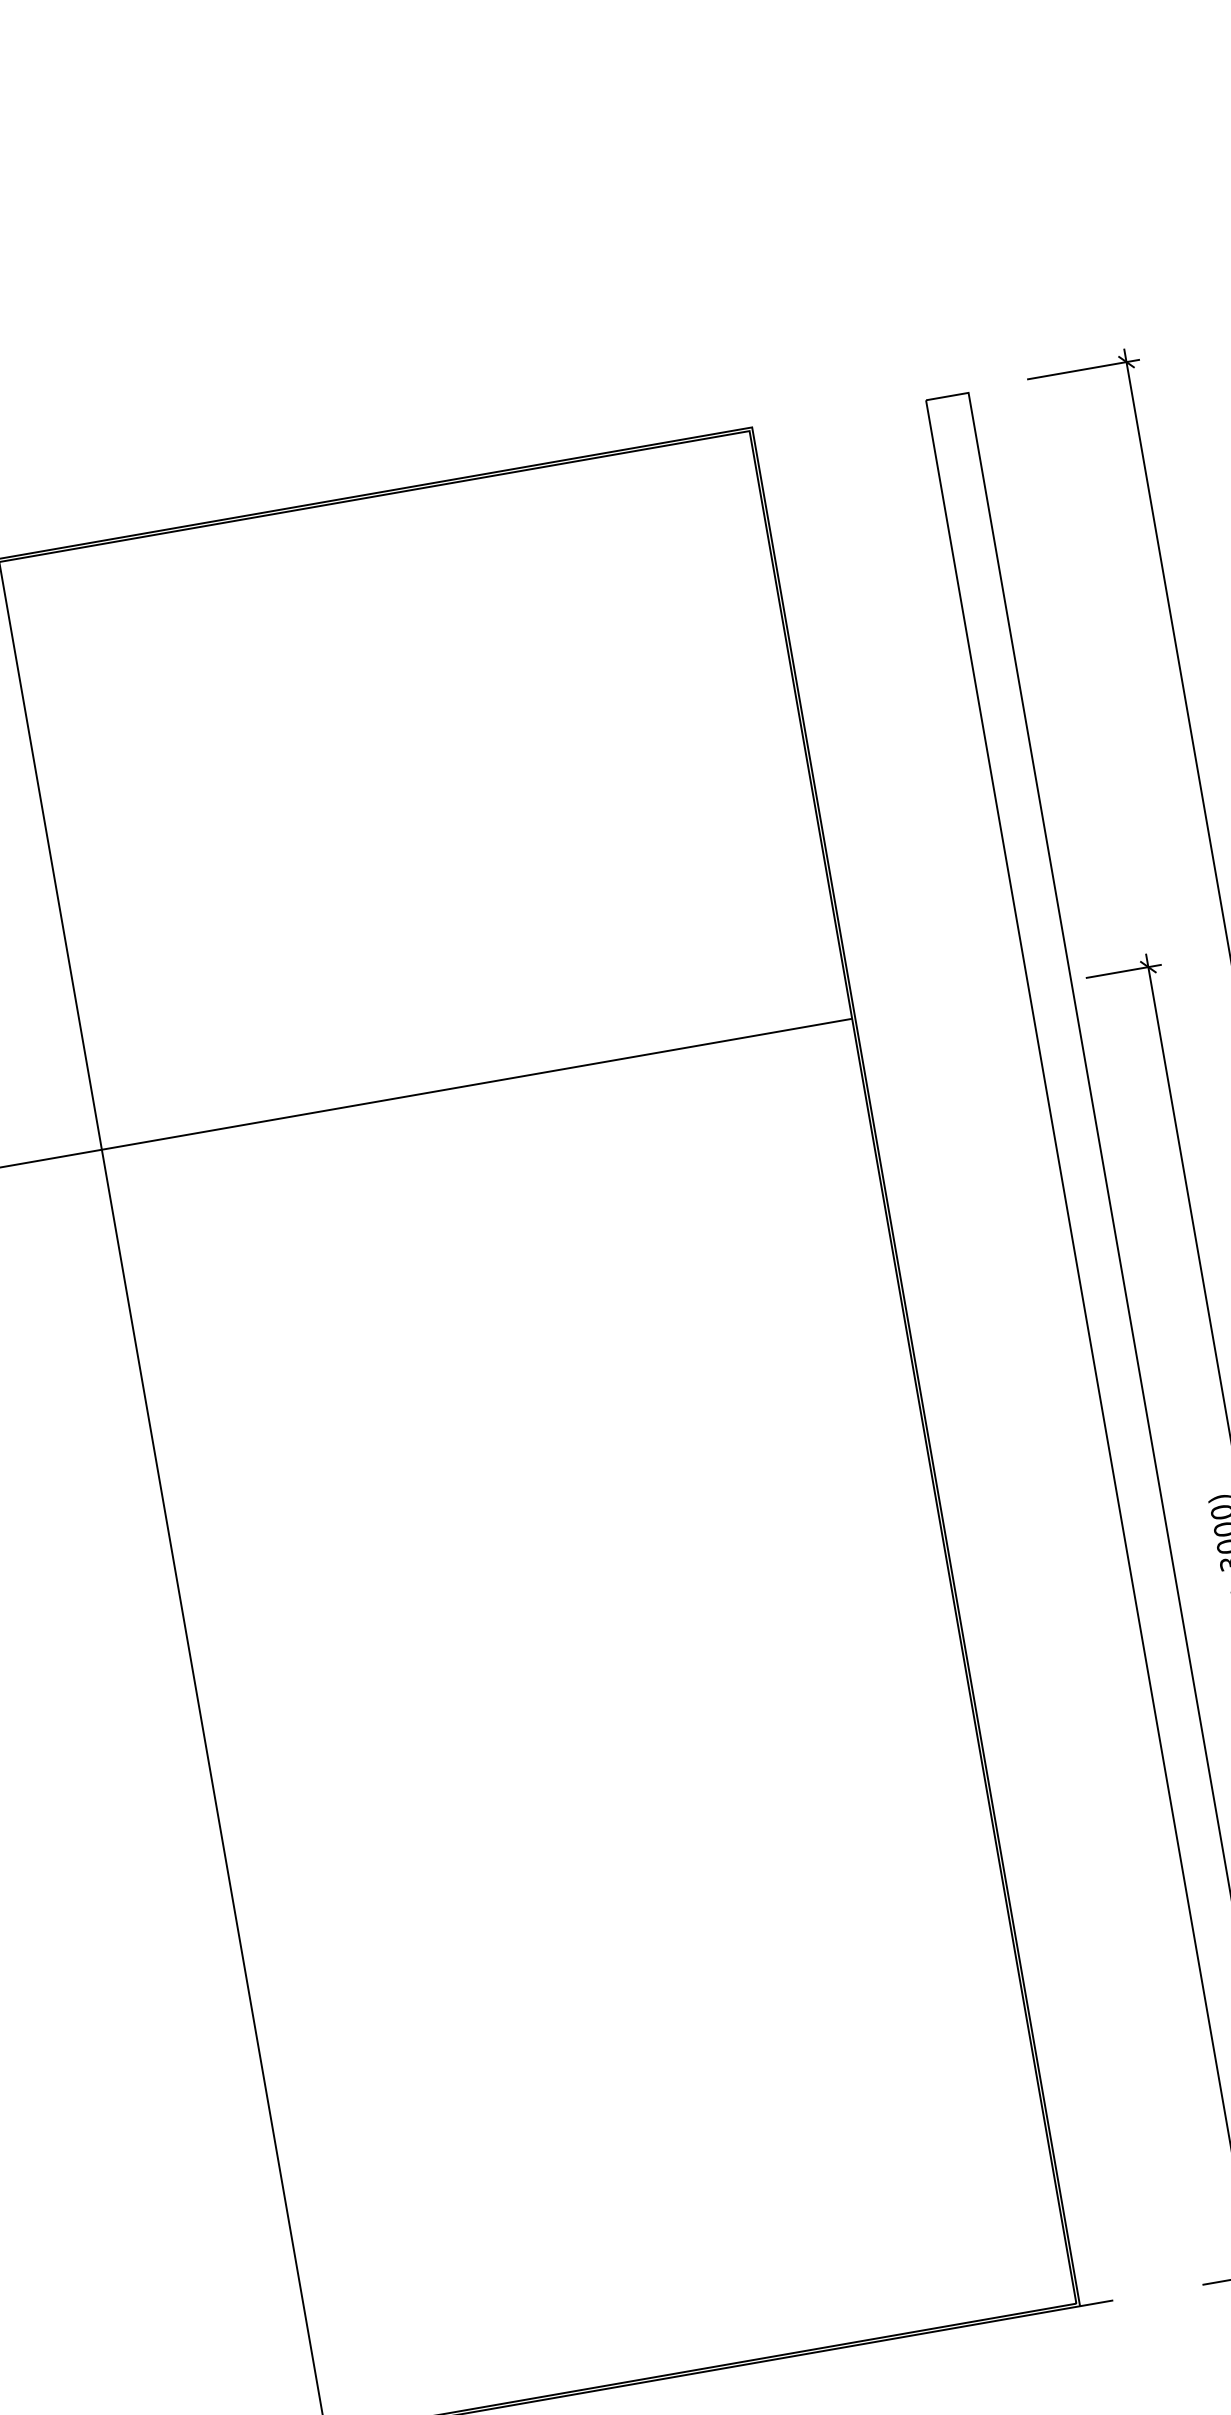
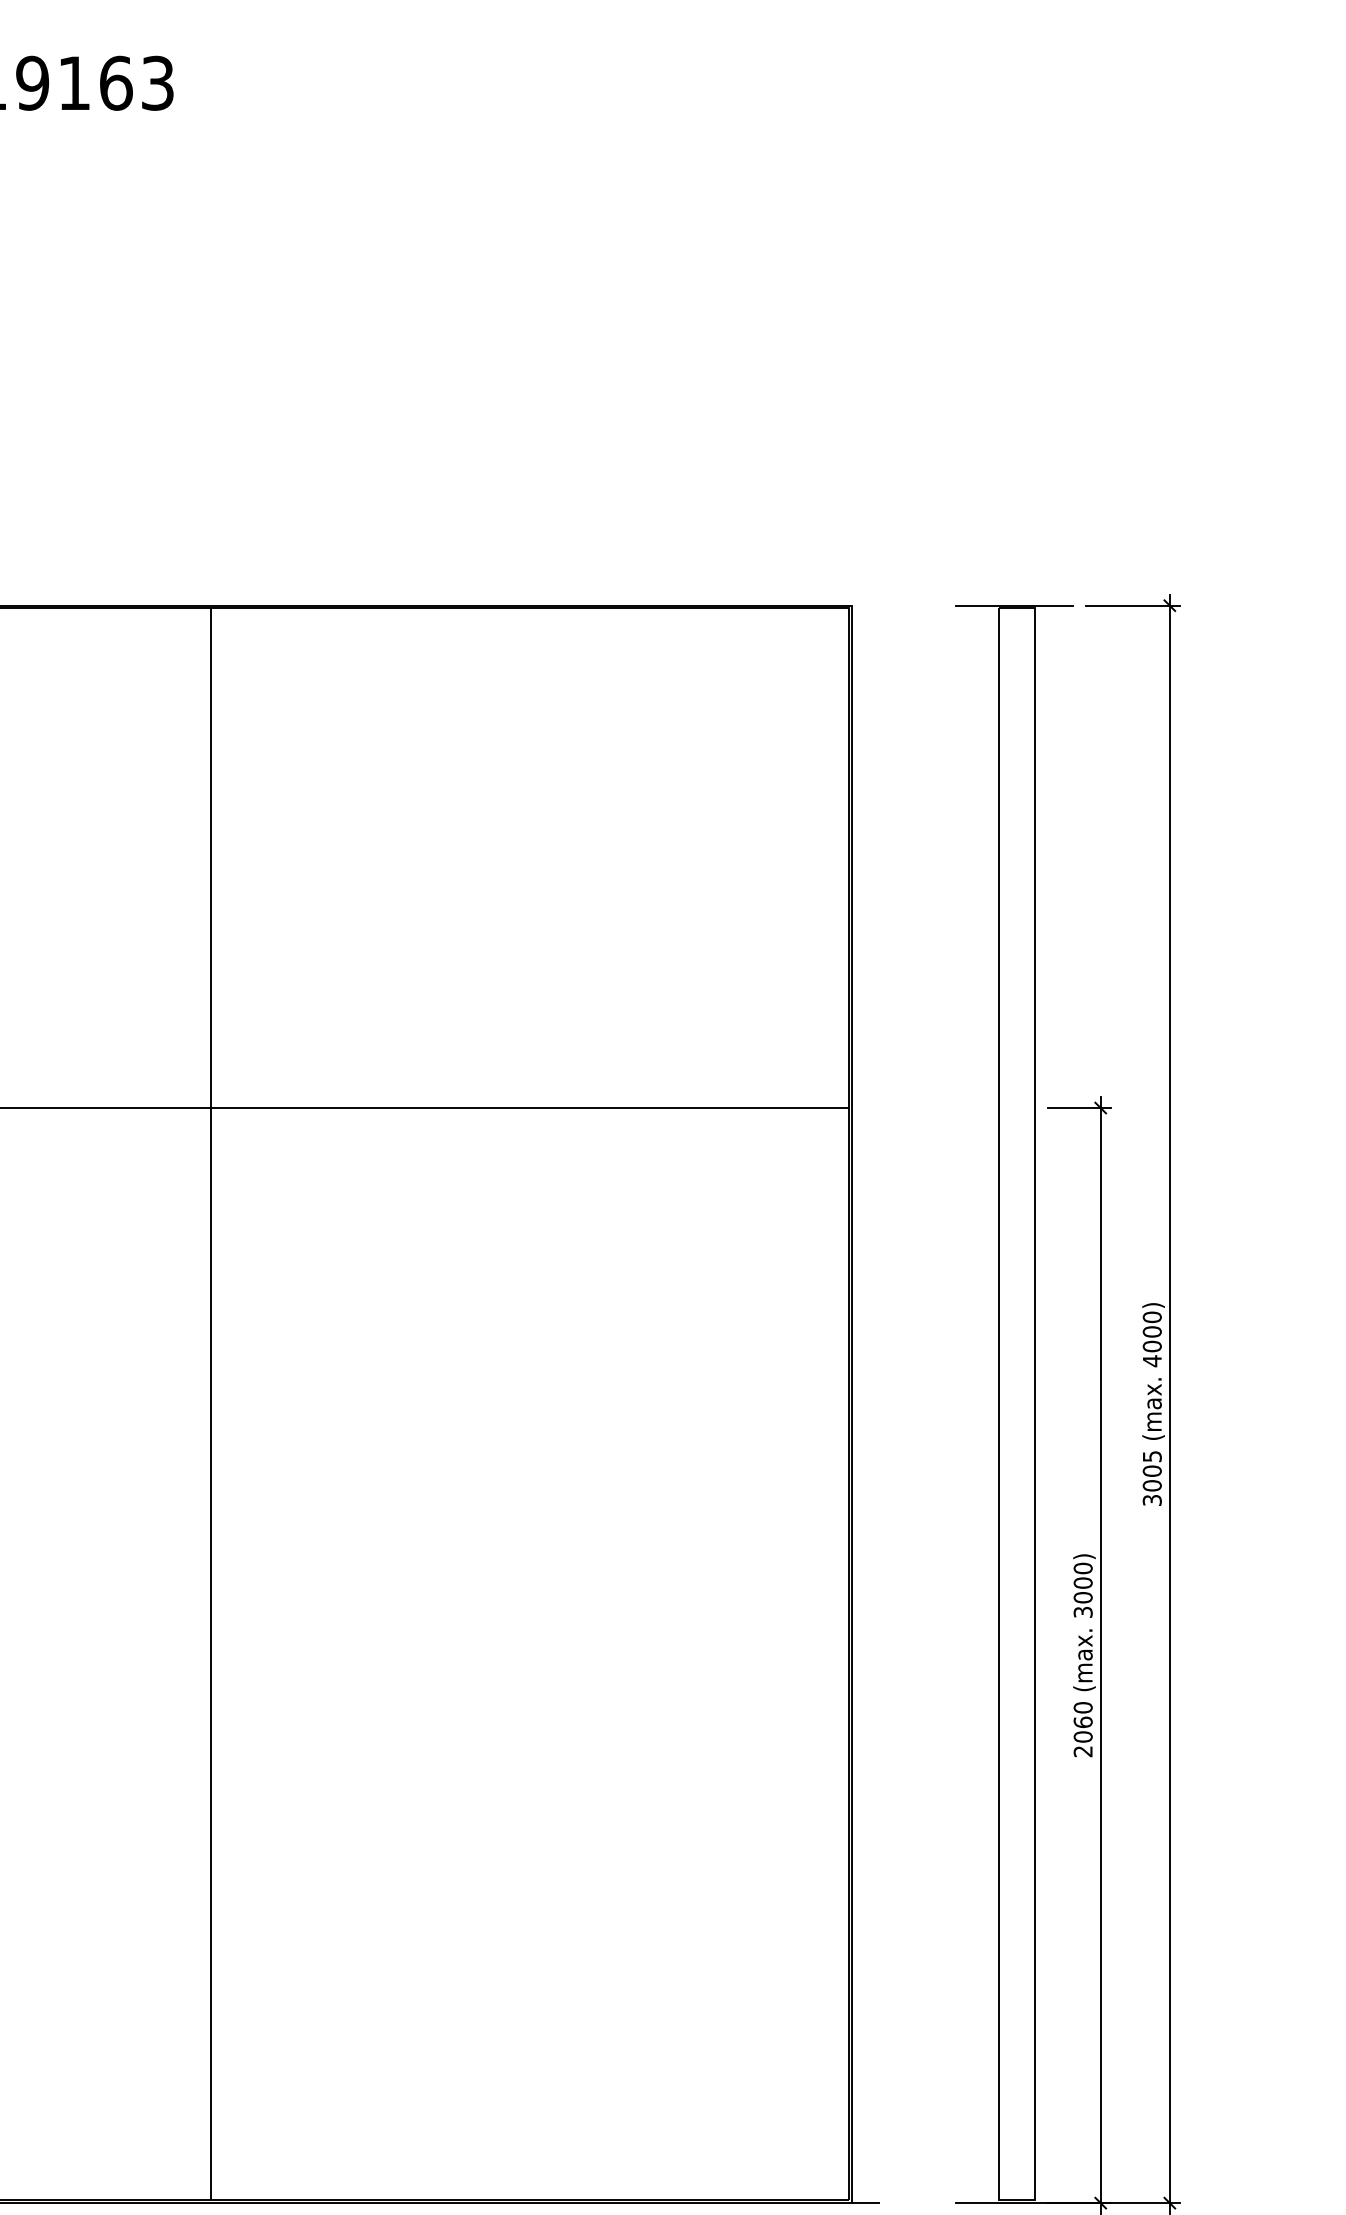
line: (943, 393) -> (1014, 605), added

